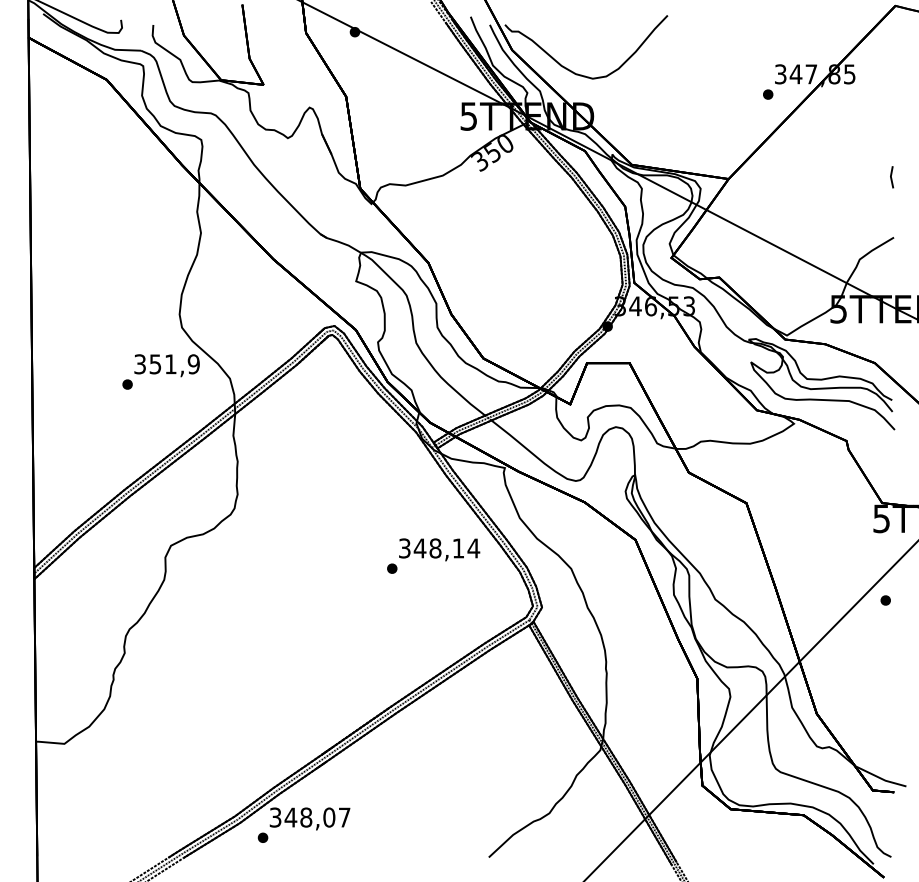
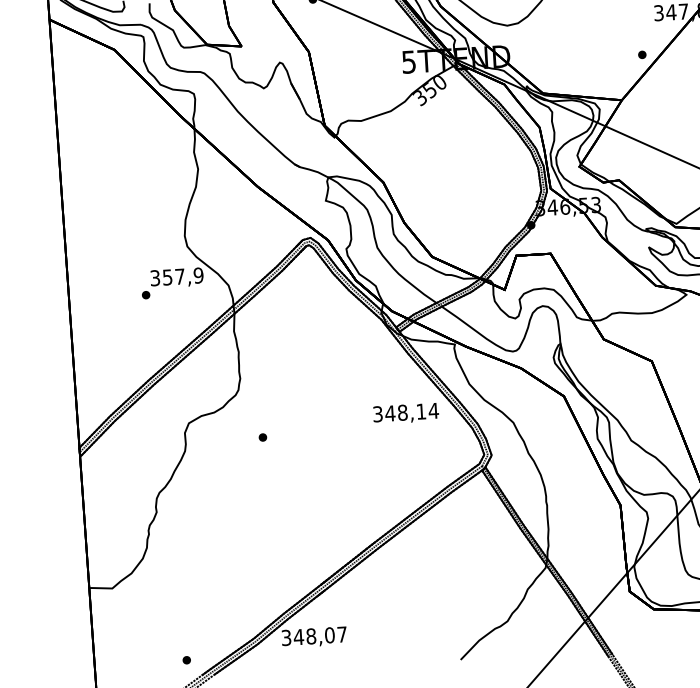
part: (768, 94) -> (642, 54), moved
text: (170, 364) -> (179, 276), 351,9 -> 357,9
part: (392, 568) -> (263, 437), moved
part: (262, 837) -> (186, 660), moved

